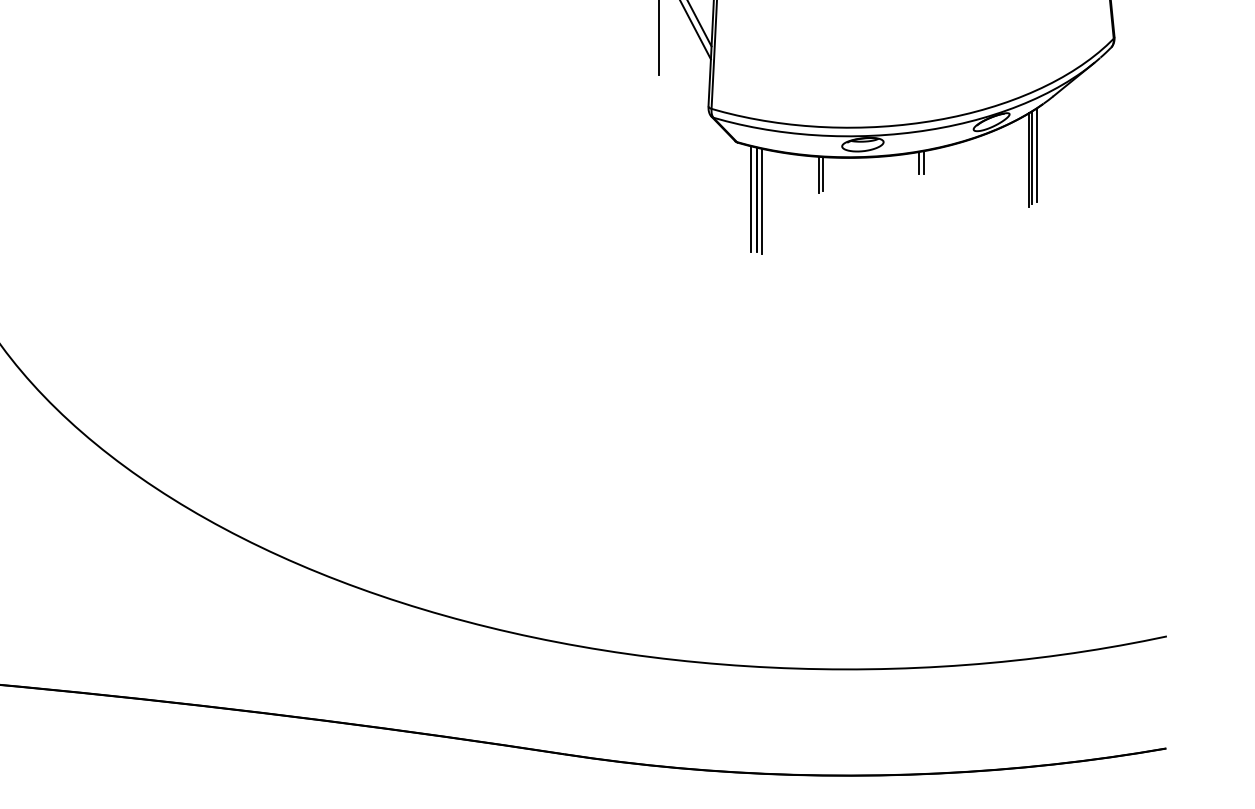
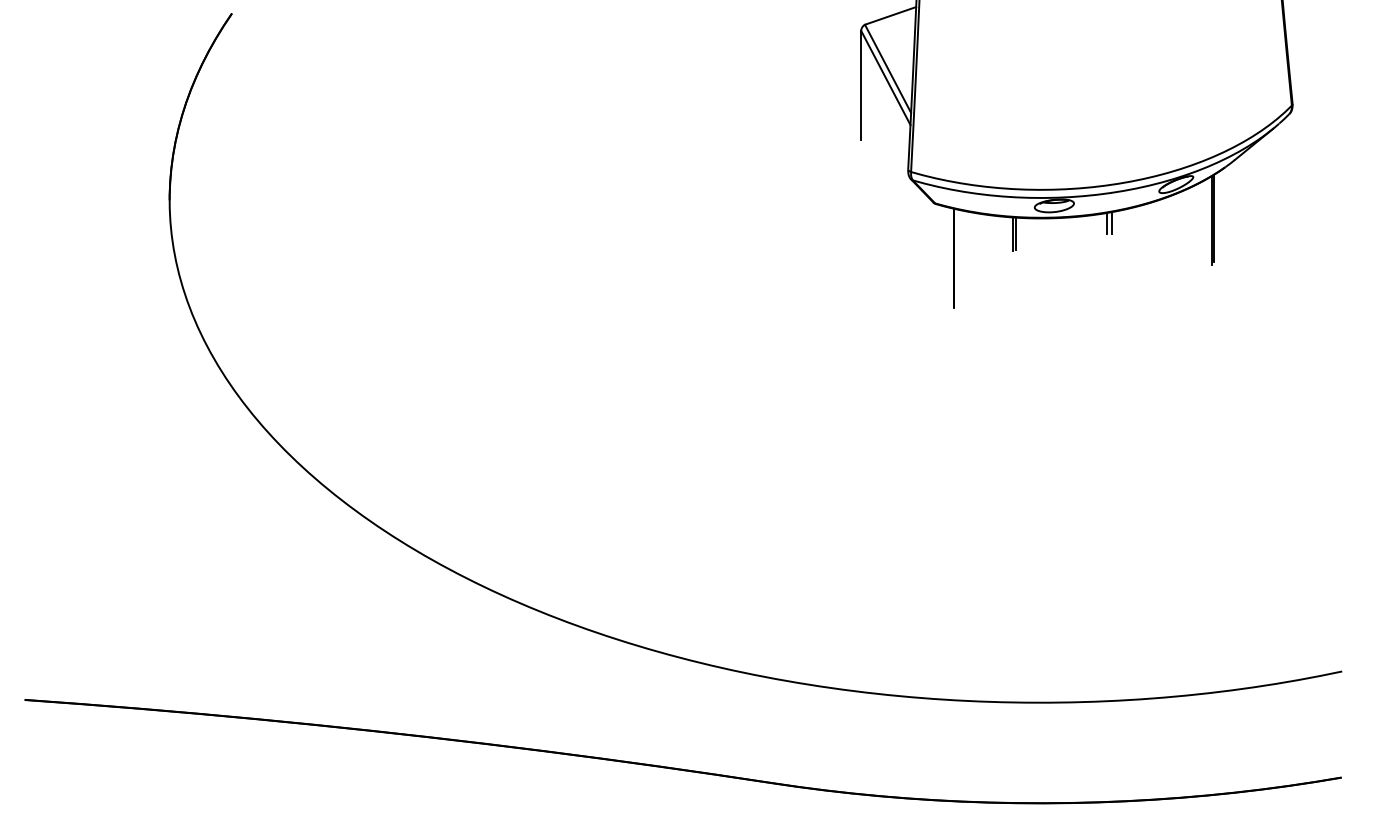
line: (1036, 154) -> (1218, 215), removed
line: (751, 199) -> (948, 257), removed
line: (761, 201) -> (958, 259), removed

